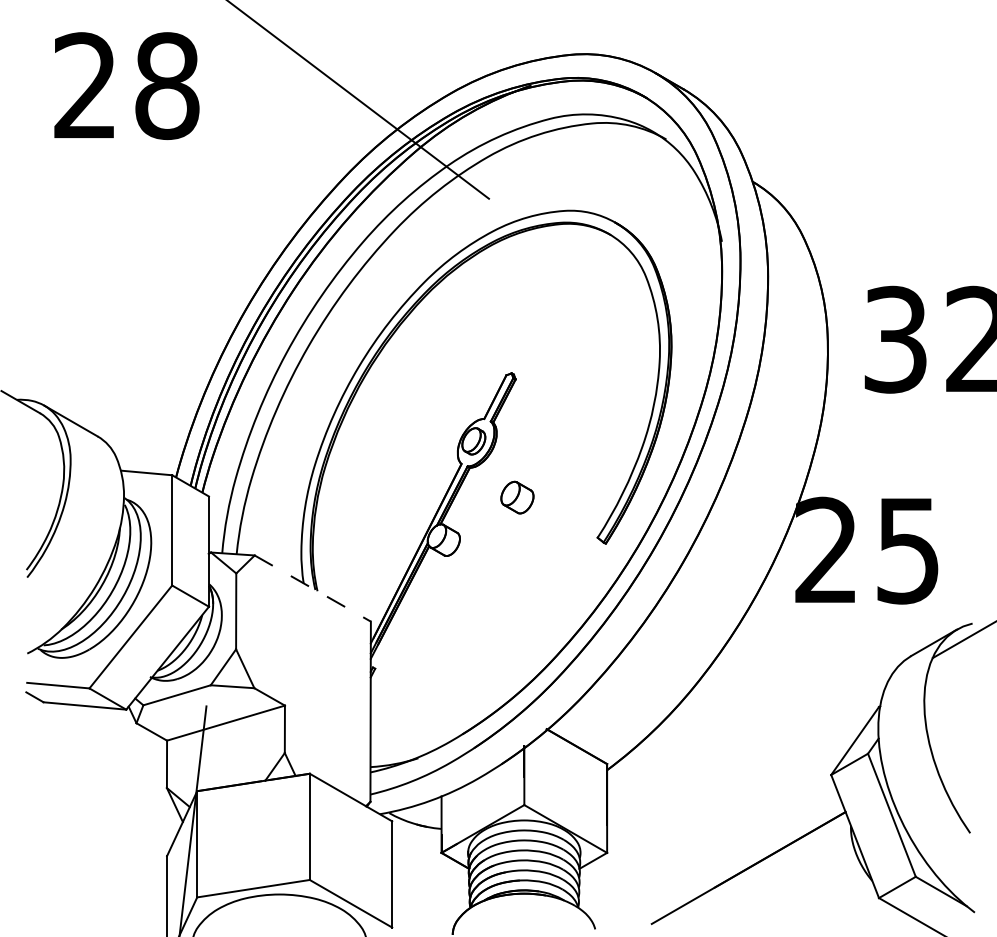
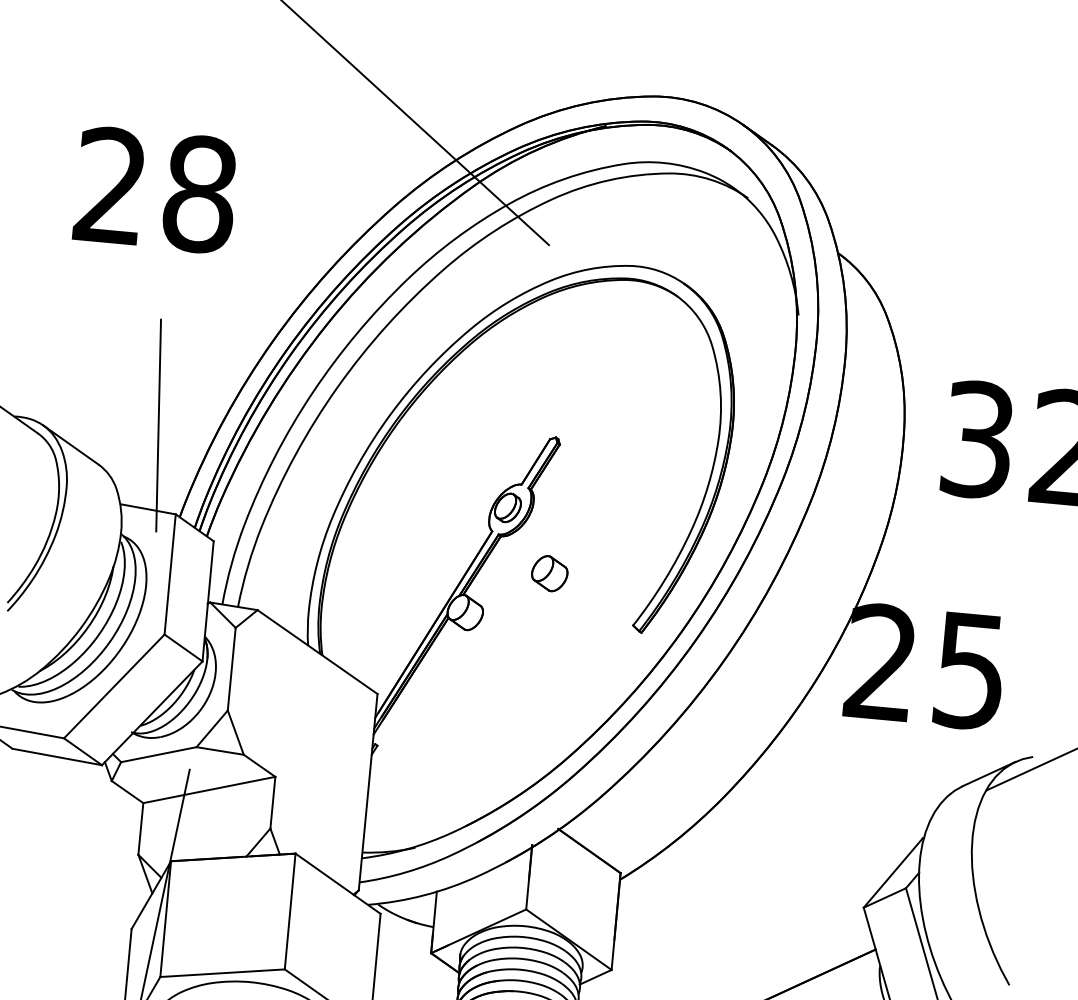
text: (126, 85) -> (155, 189), moved
line: (148, 395) -> (157, 425), added
line: (312, 588) -> (317, 651), dashed -> solid

